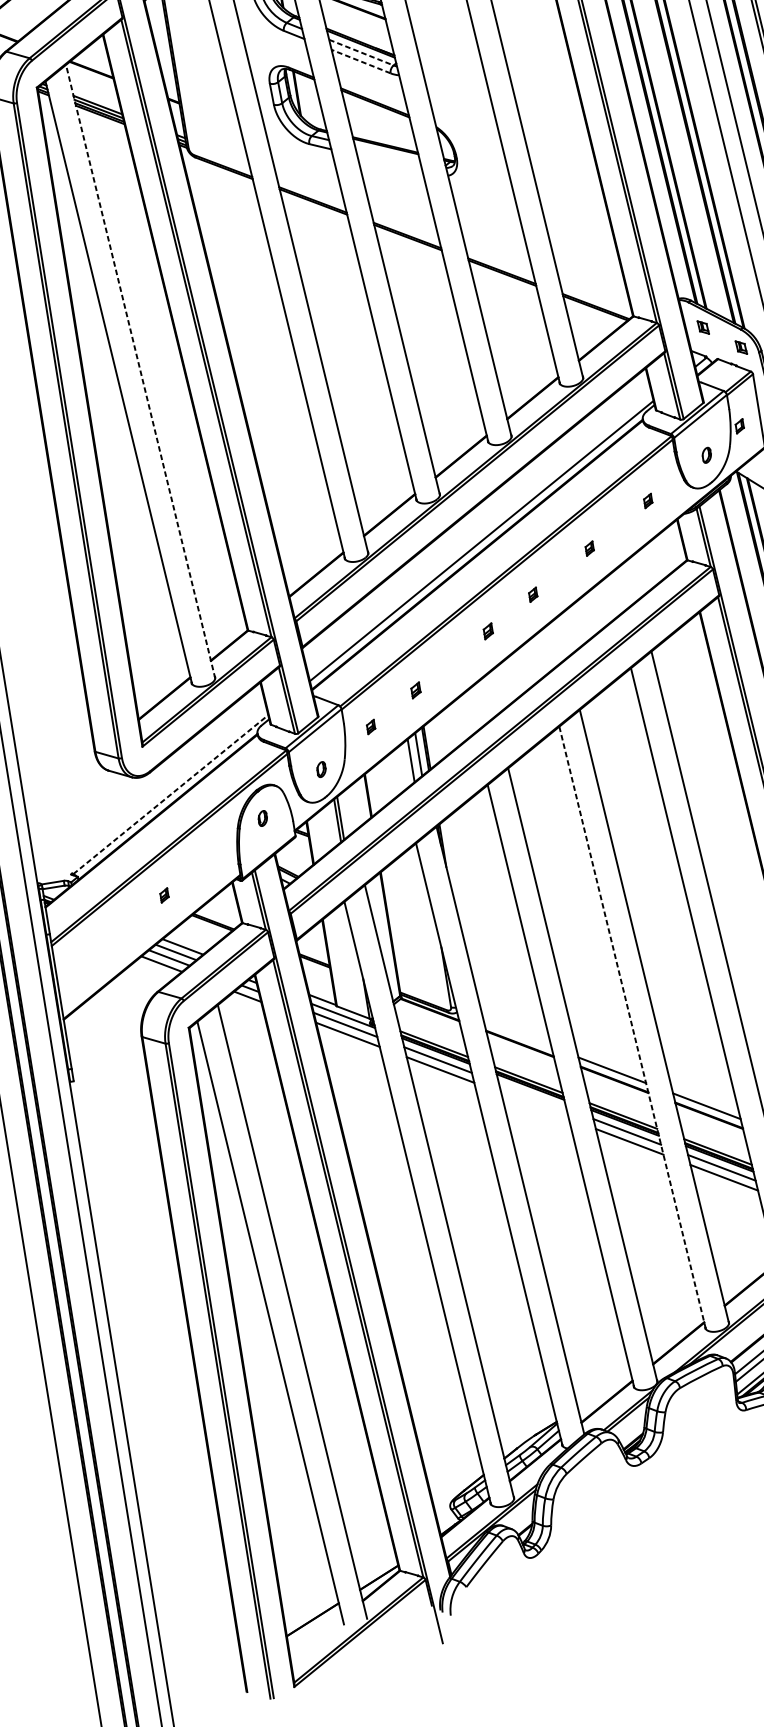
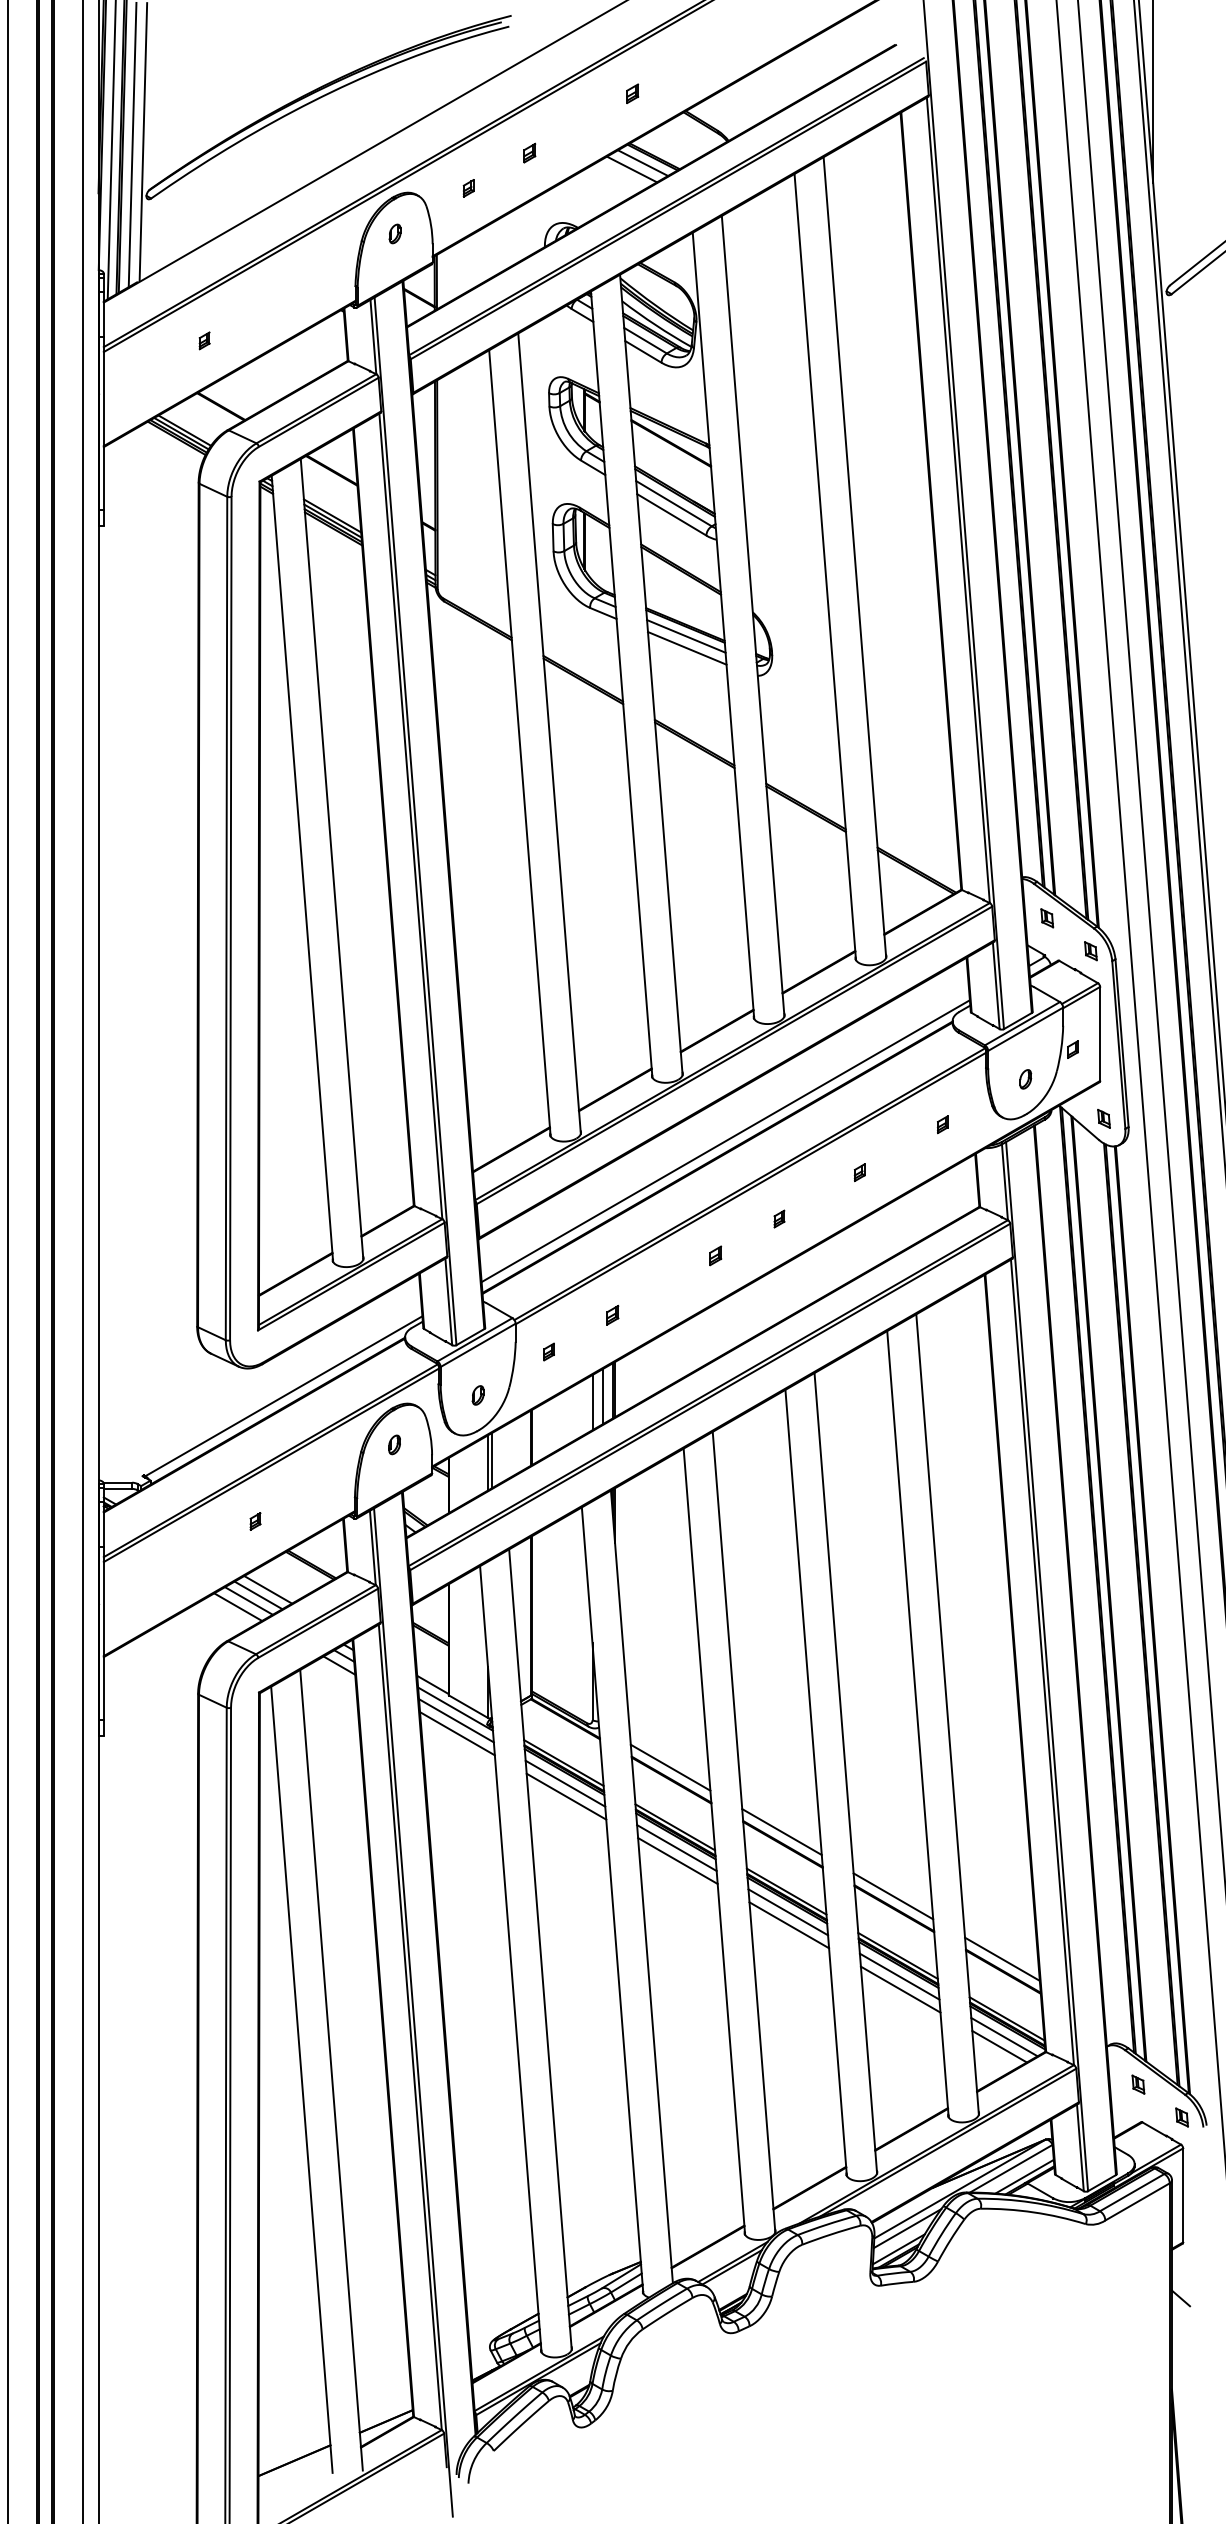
line: (361, 52) -> (674, 503), dashed -> solid
line: (360, 61) -> (671, 514), dashed -> solid
line: (387, 154) -> (686, 636), added
line: (389, 163) -> (686, 648), added
line: (141, 371) -> (332, 859), dashed -> solid
line: (170, 794) -> (283, 1396), dashed -> solid
line: (632, 1028) -> (816, 1783), dashed -> solid
line: (517, 1034) -> (670, 1767), added
line: (532, 1096) -> (676, 1848), added
line: (534, 1105) -> (677, 1860), added

